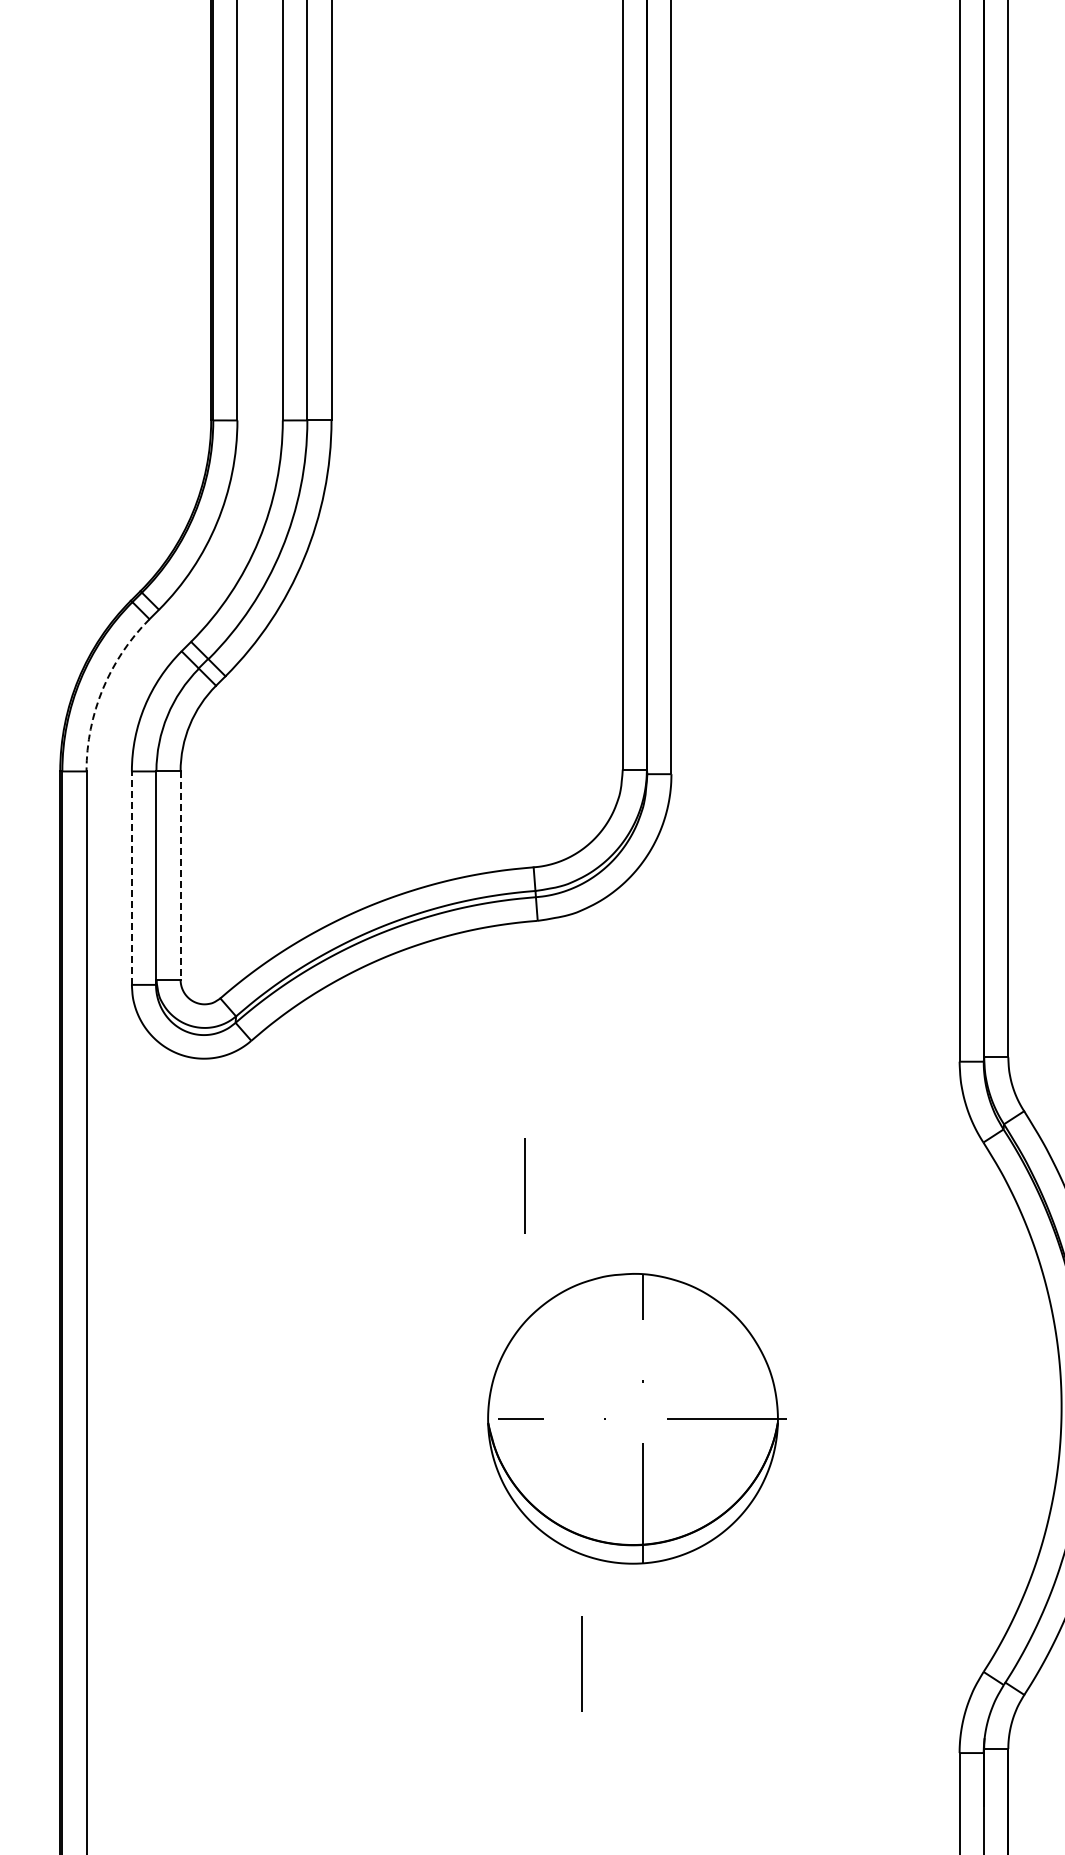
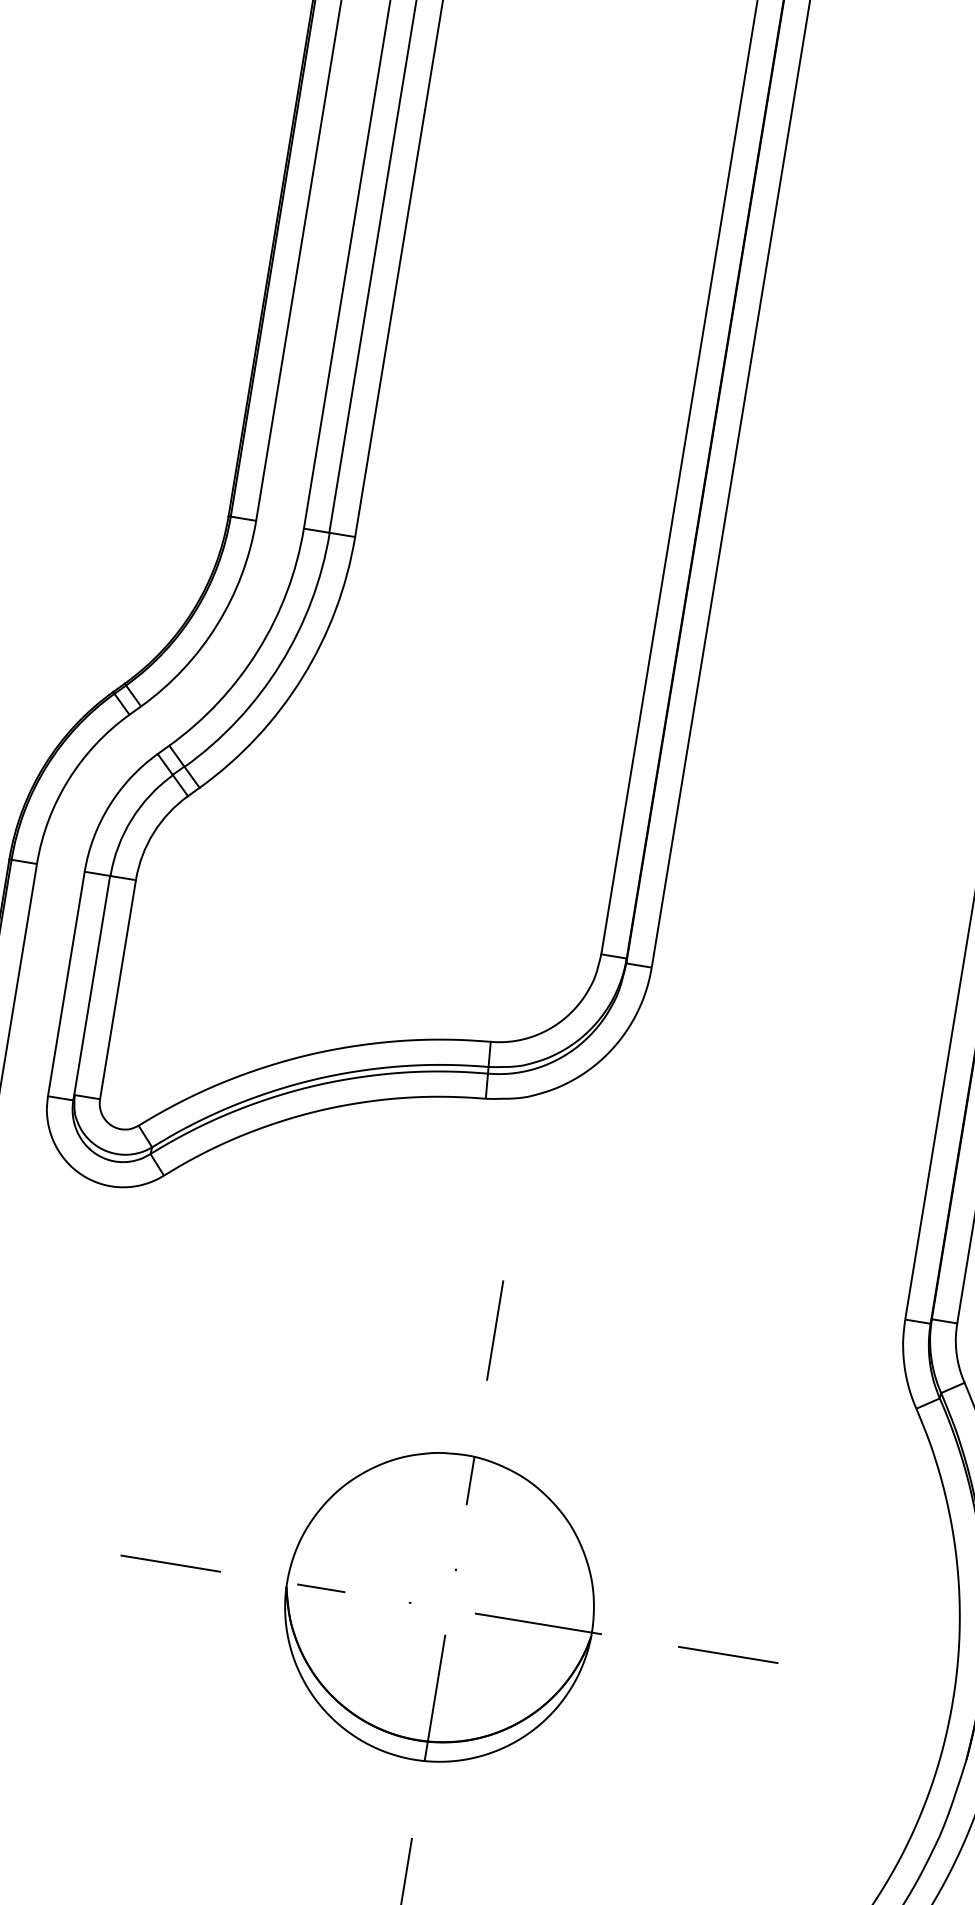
arc: (102, 689) -> (67, 780), dashed -> solid
line: (180, 876) -> (117, 990), dashed -> solid
line: (131, 878) -> (65, 984), dashed -> solid
line: (524, 1185) -> (495, 1329), moved
line: (316, 1399) -> (170, 1564), added
line: (846, 1399) -> (728, 1655), added
part: (636, 1418) -> (443, 1607), moved

